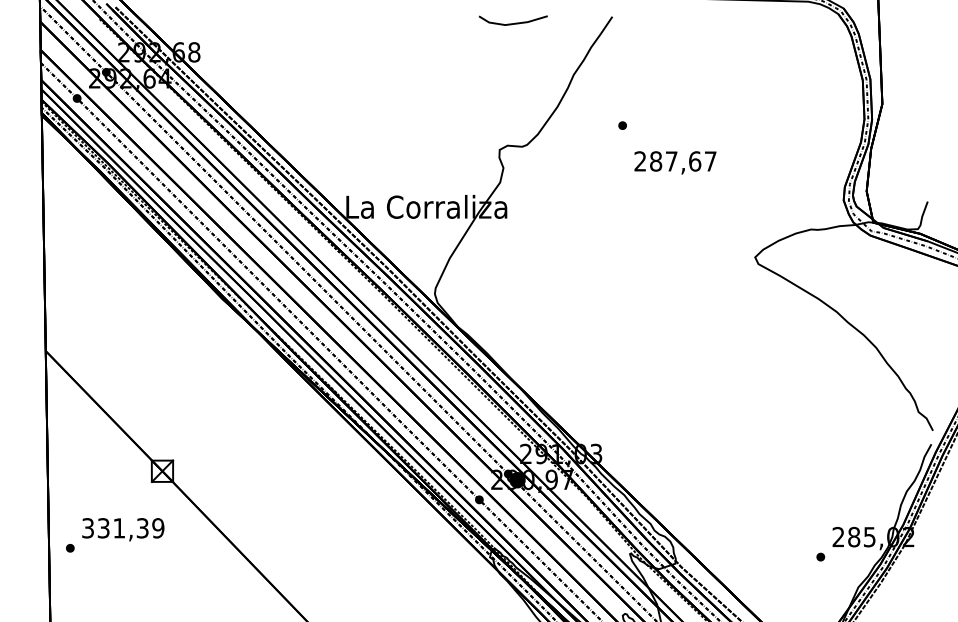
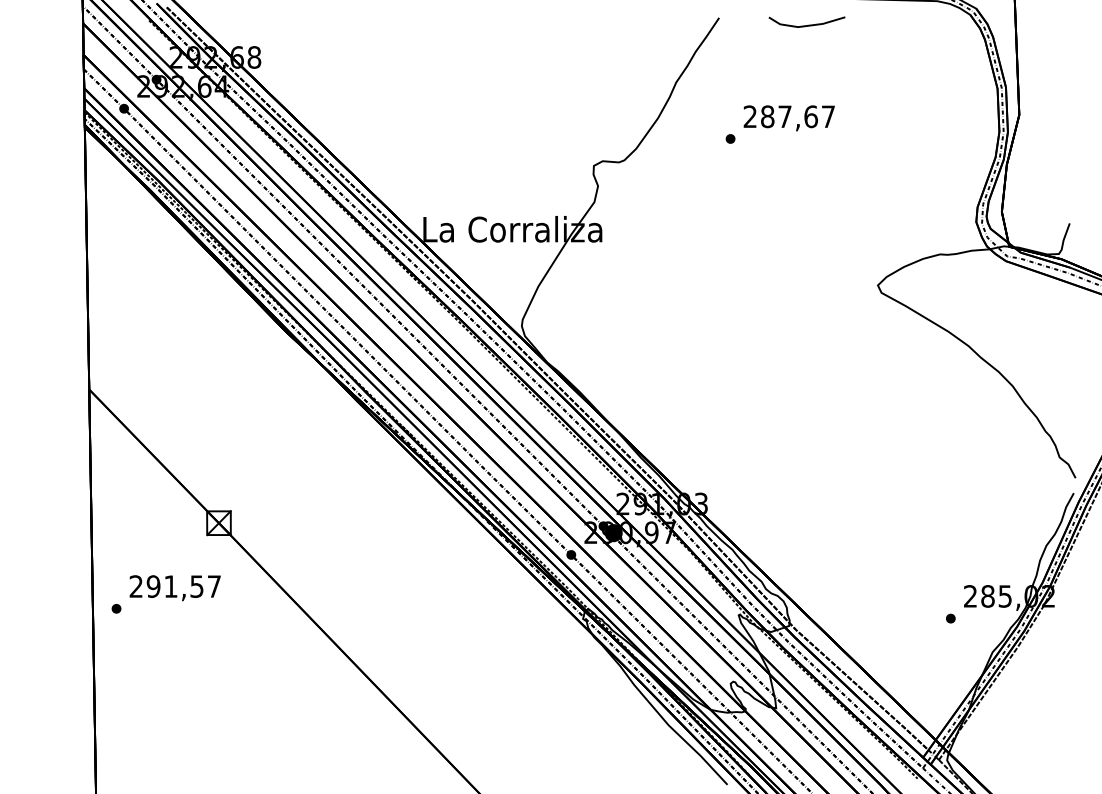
line: (514, 22) -> (808, 24), moved
text: (674, 163) -> (788, 118), moved
text: (123, 528) -> (175, 586), 331,39 -> 291,57

